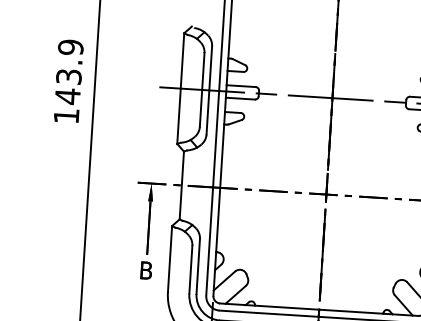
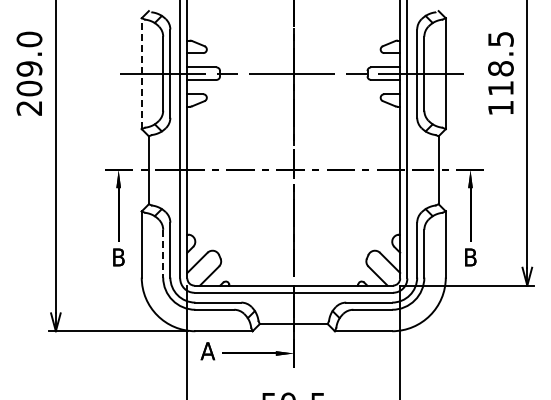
text: (68, 81) -> (29, 73), 143.9 -> 209.0
line: (180, 88) -> (141, 73), solid -> dashed
line: (191, 269) -> (163, 253), solid -> dashed

